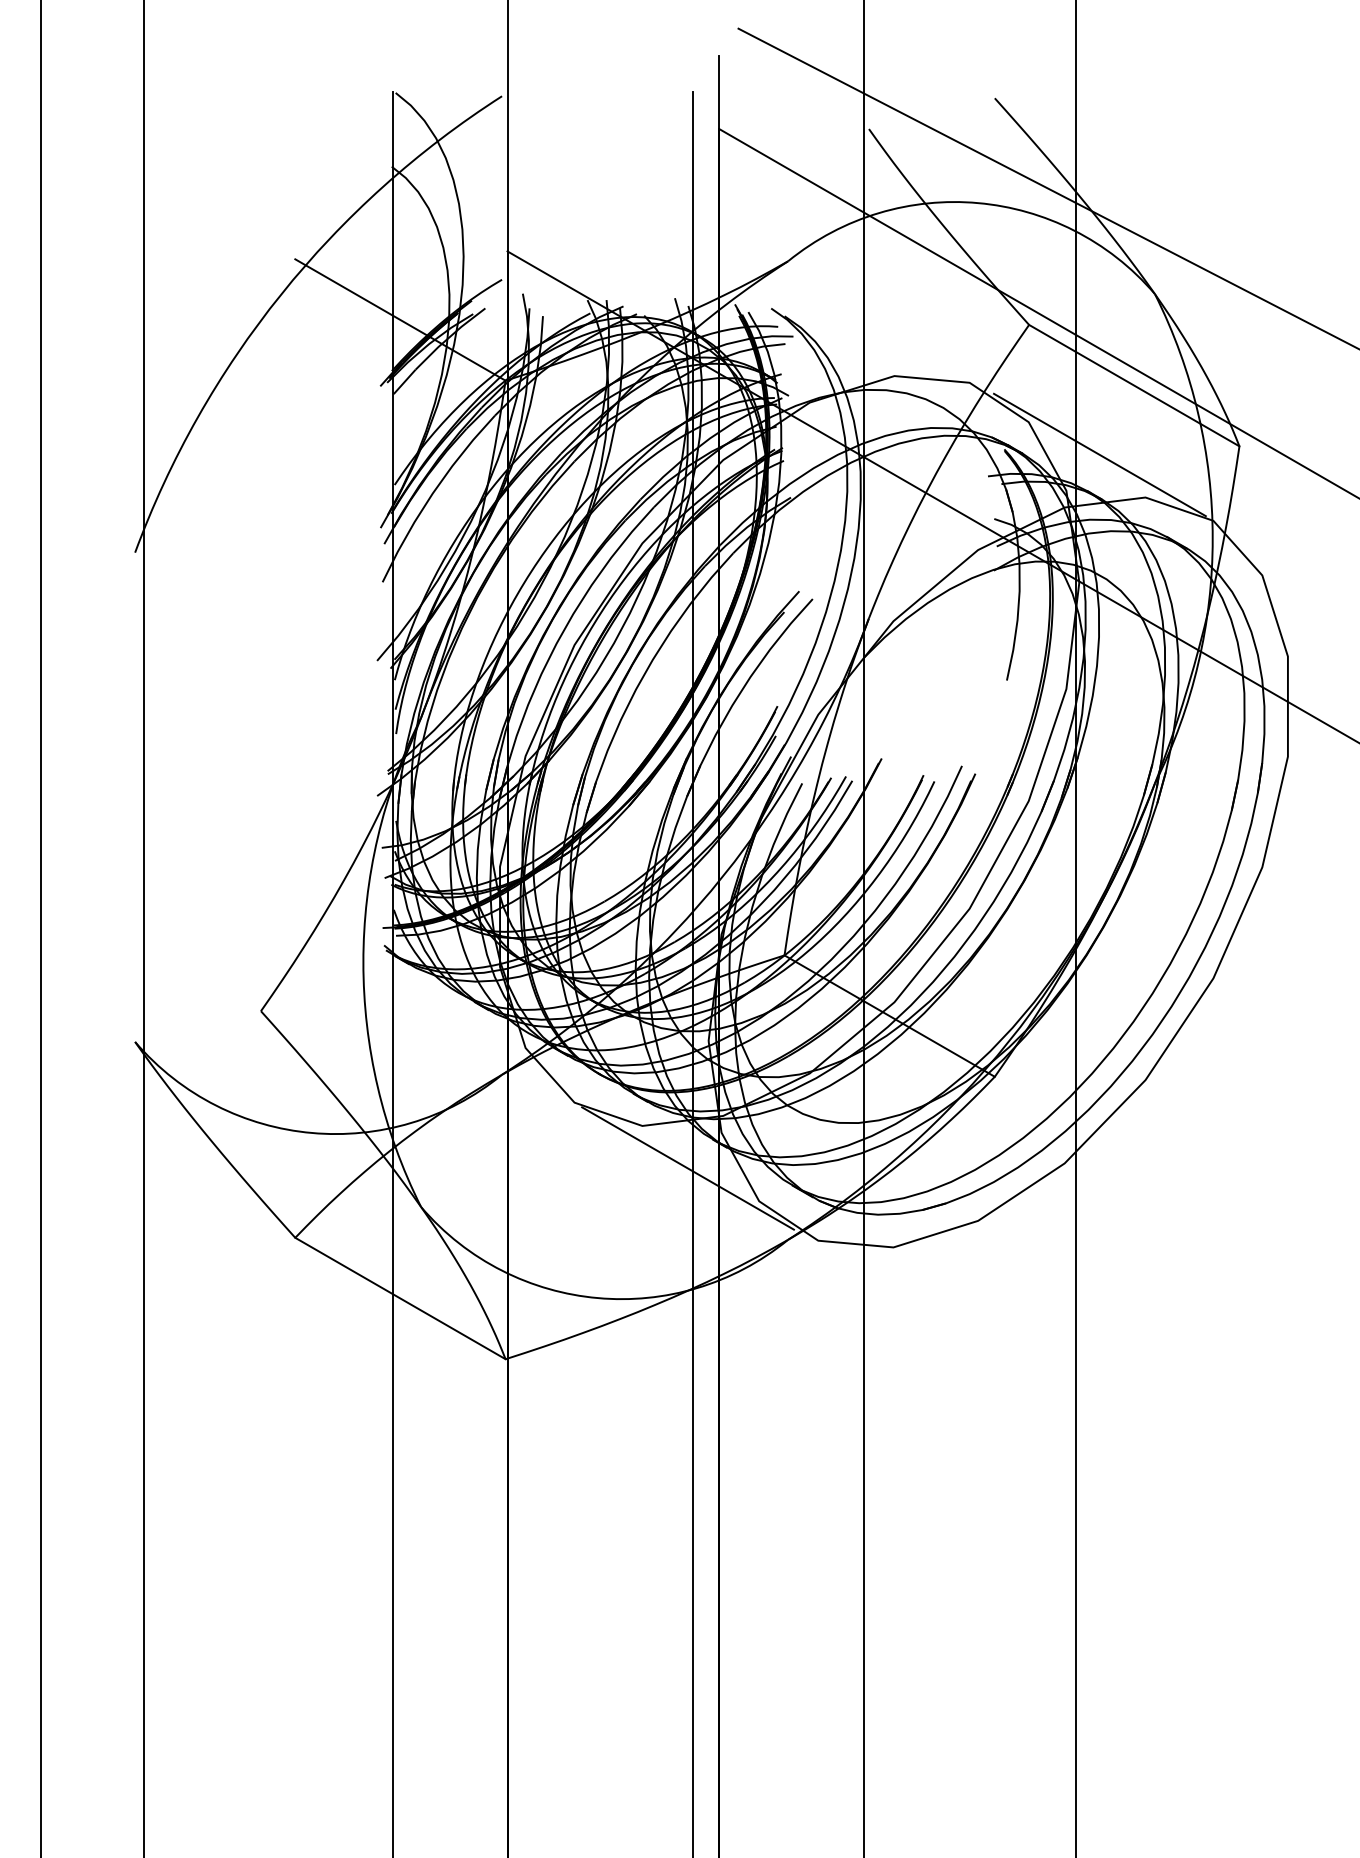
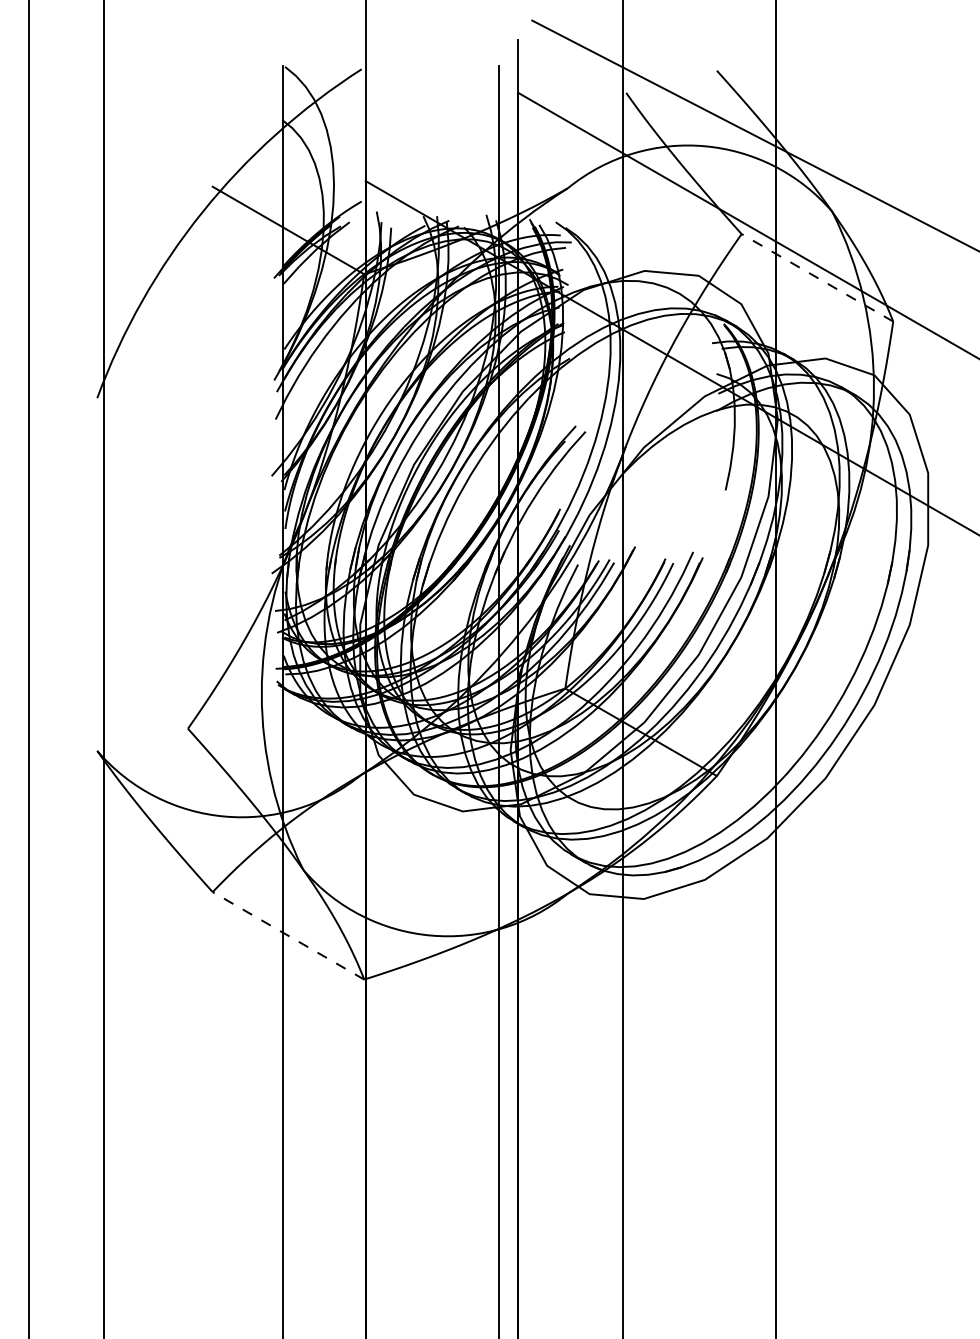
line: (1133, 385) -> (816, 277), solid -> dashed
line: (1099, 454) -> (792, 327), removed
line: (687, 1168) -> (495, 842), removed
line: (400, 1298) -> (288, 935), solid -> dashed

